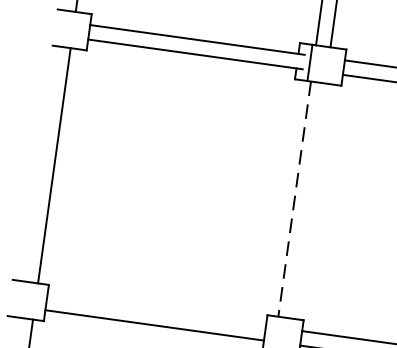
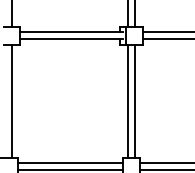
line: (295, 199) -> (128, 101), dashed -> solid
line: (308, 199) -> (134, 100), added
line: (155, 311) -> (69, 163), added

